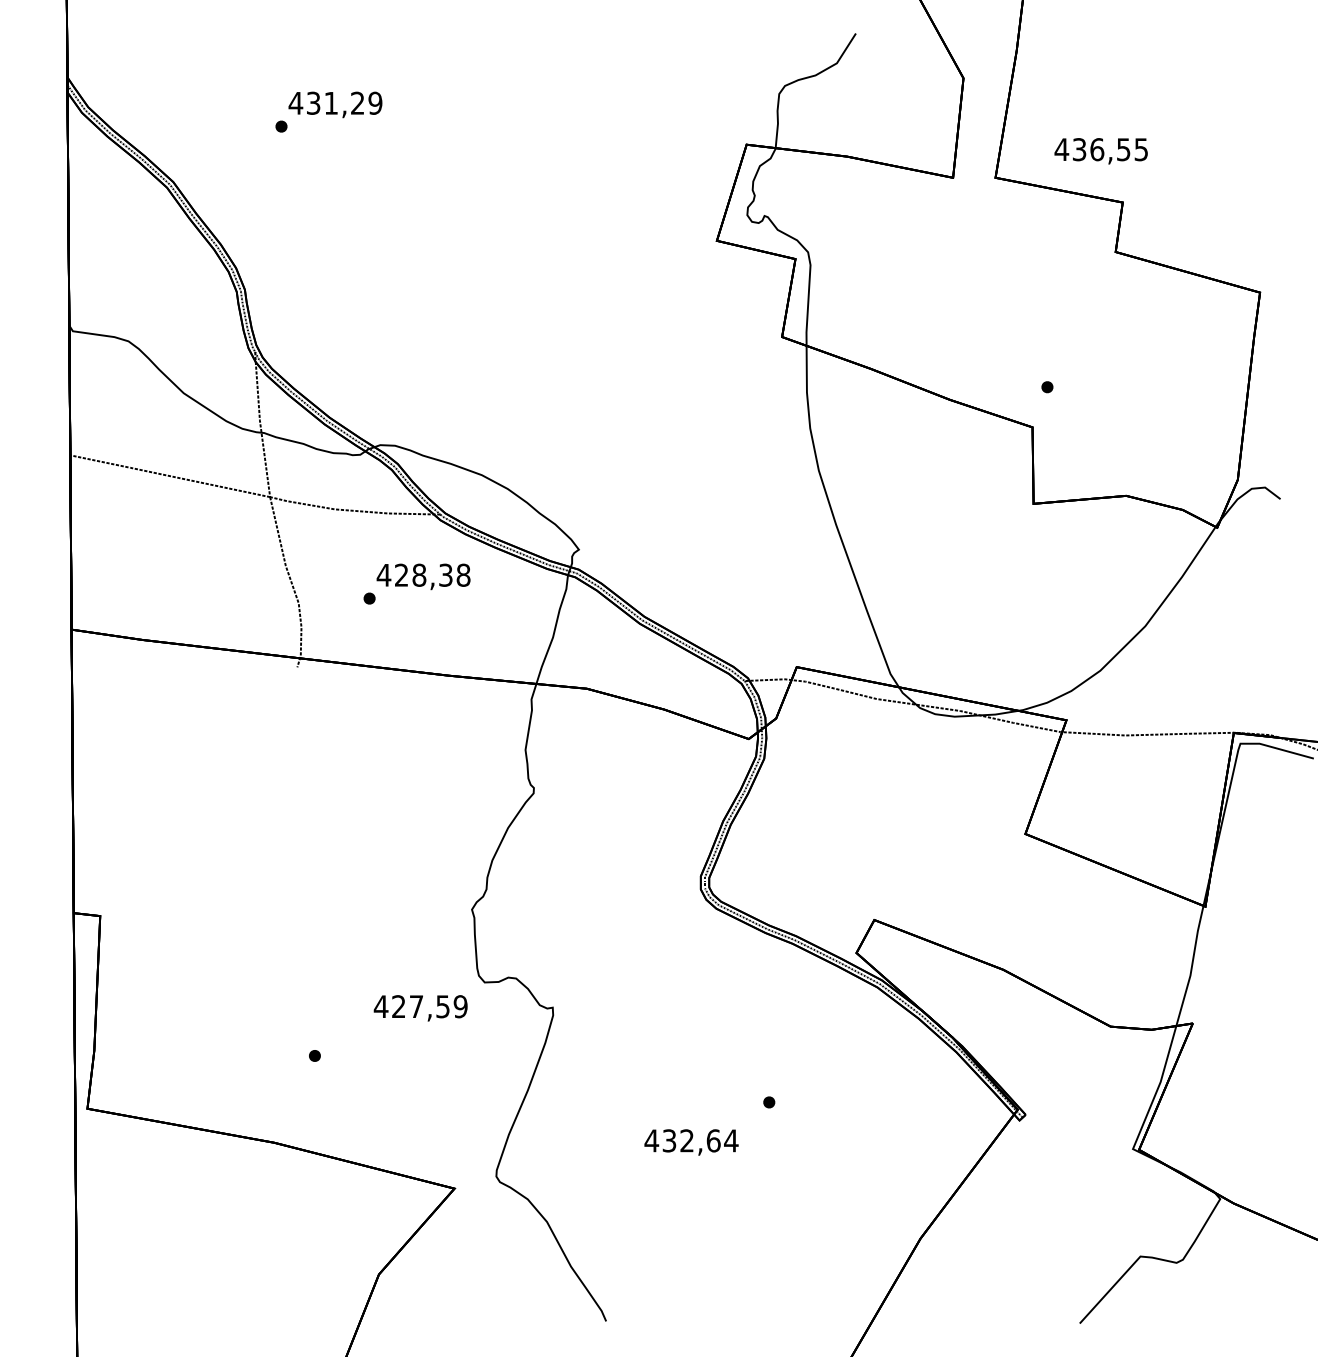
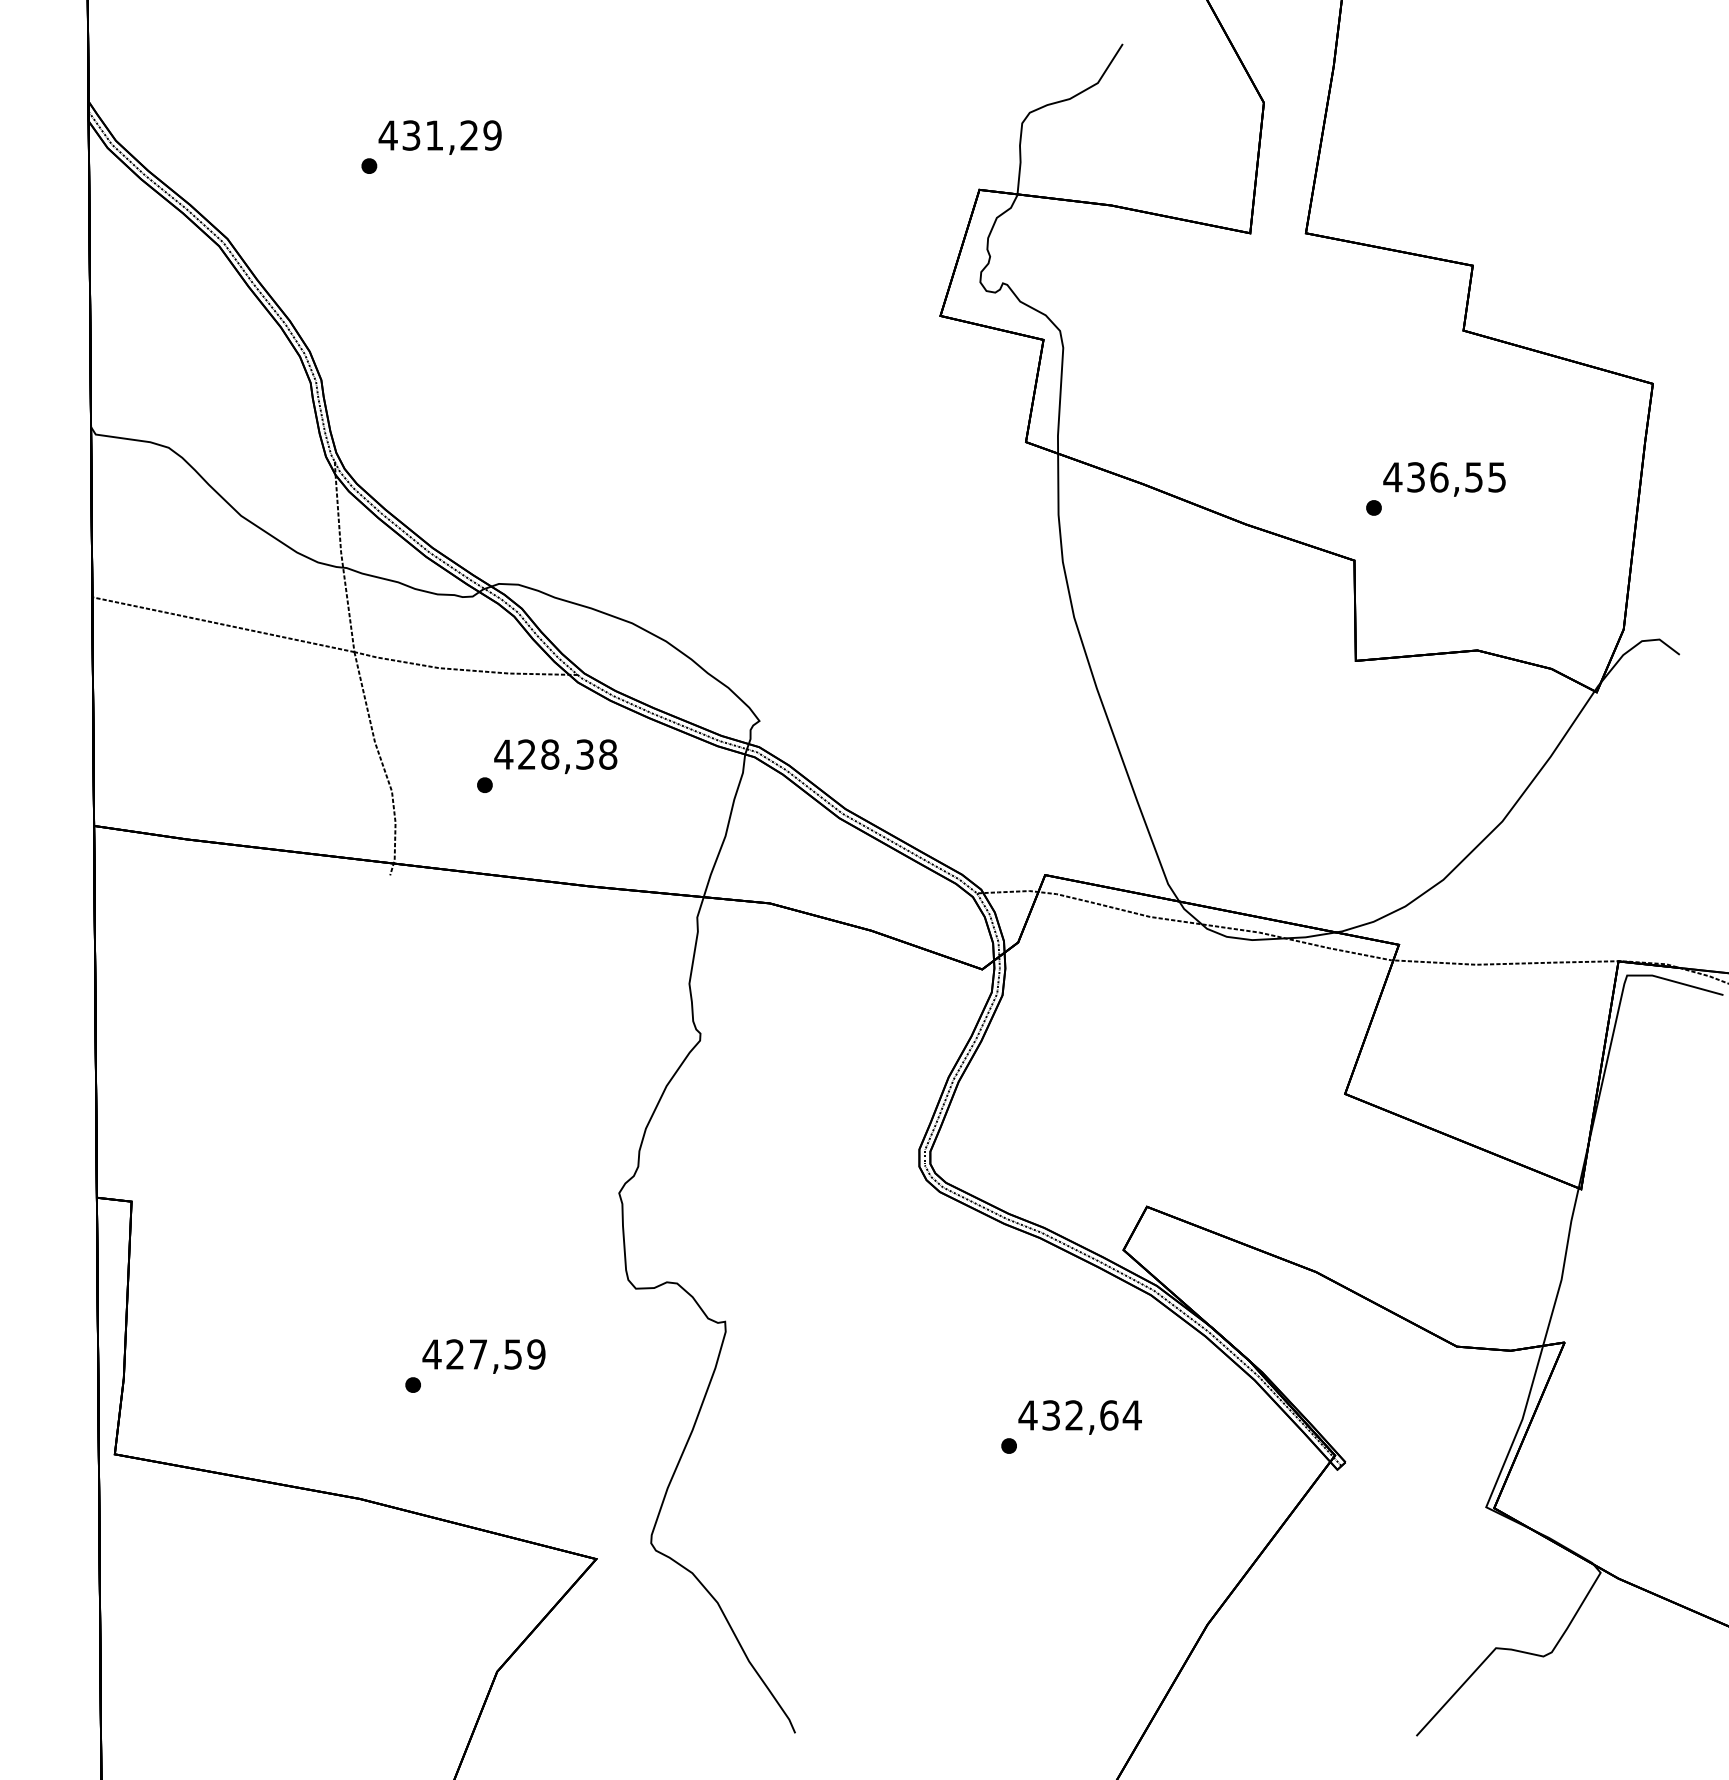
text: (1101, 151) -> (1444, 479), moved
text: (420, 1008) -> (483, 1356), moved
text: (691, 1142) -> (1079, 1417), moved

